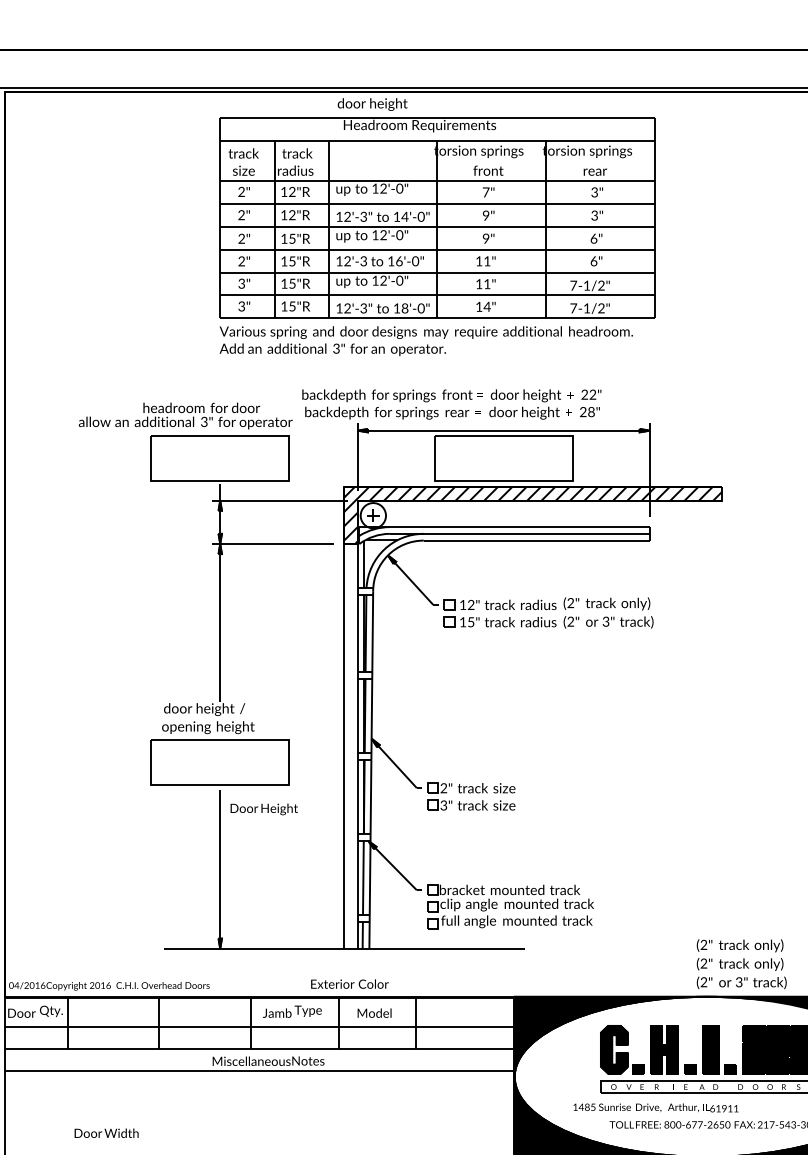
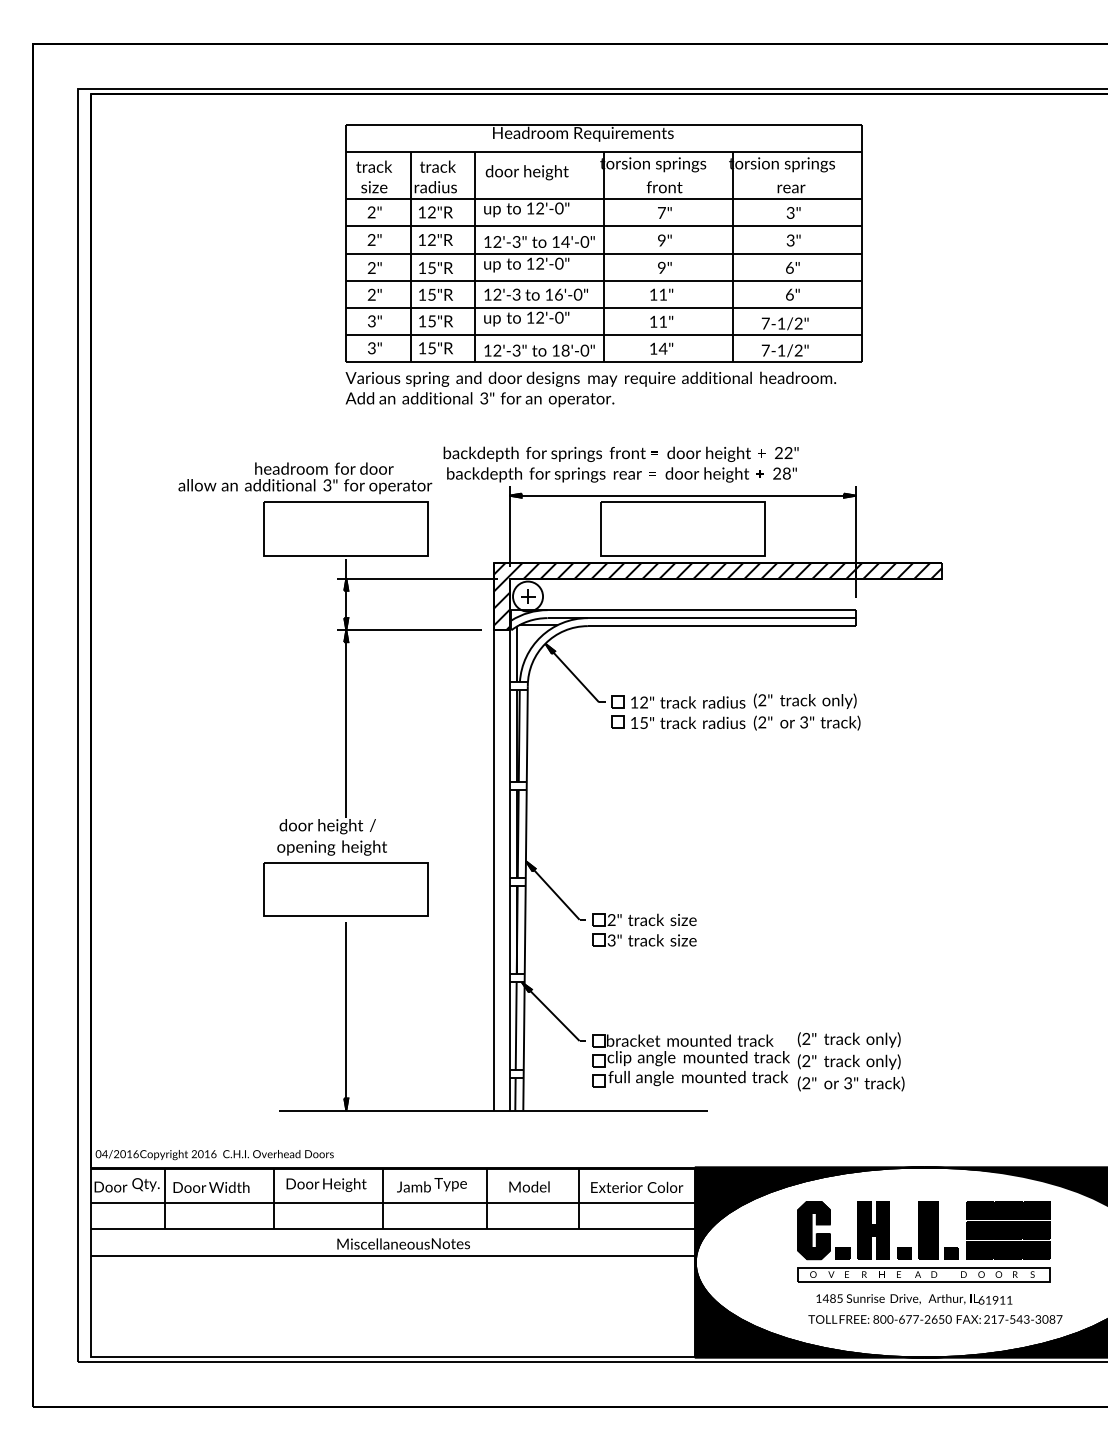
text: (372, 104) -> (526, 172), moved
text: (264, 808) -> (326, 1184), moved
text: (741, 963) -> (850, 1061), moved
text: (350, 983) -> (637, 1186), moved
text: (656, 1108) -> (914, 1299), moved
text: (106, 1132) -> (211, 1186), moved

